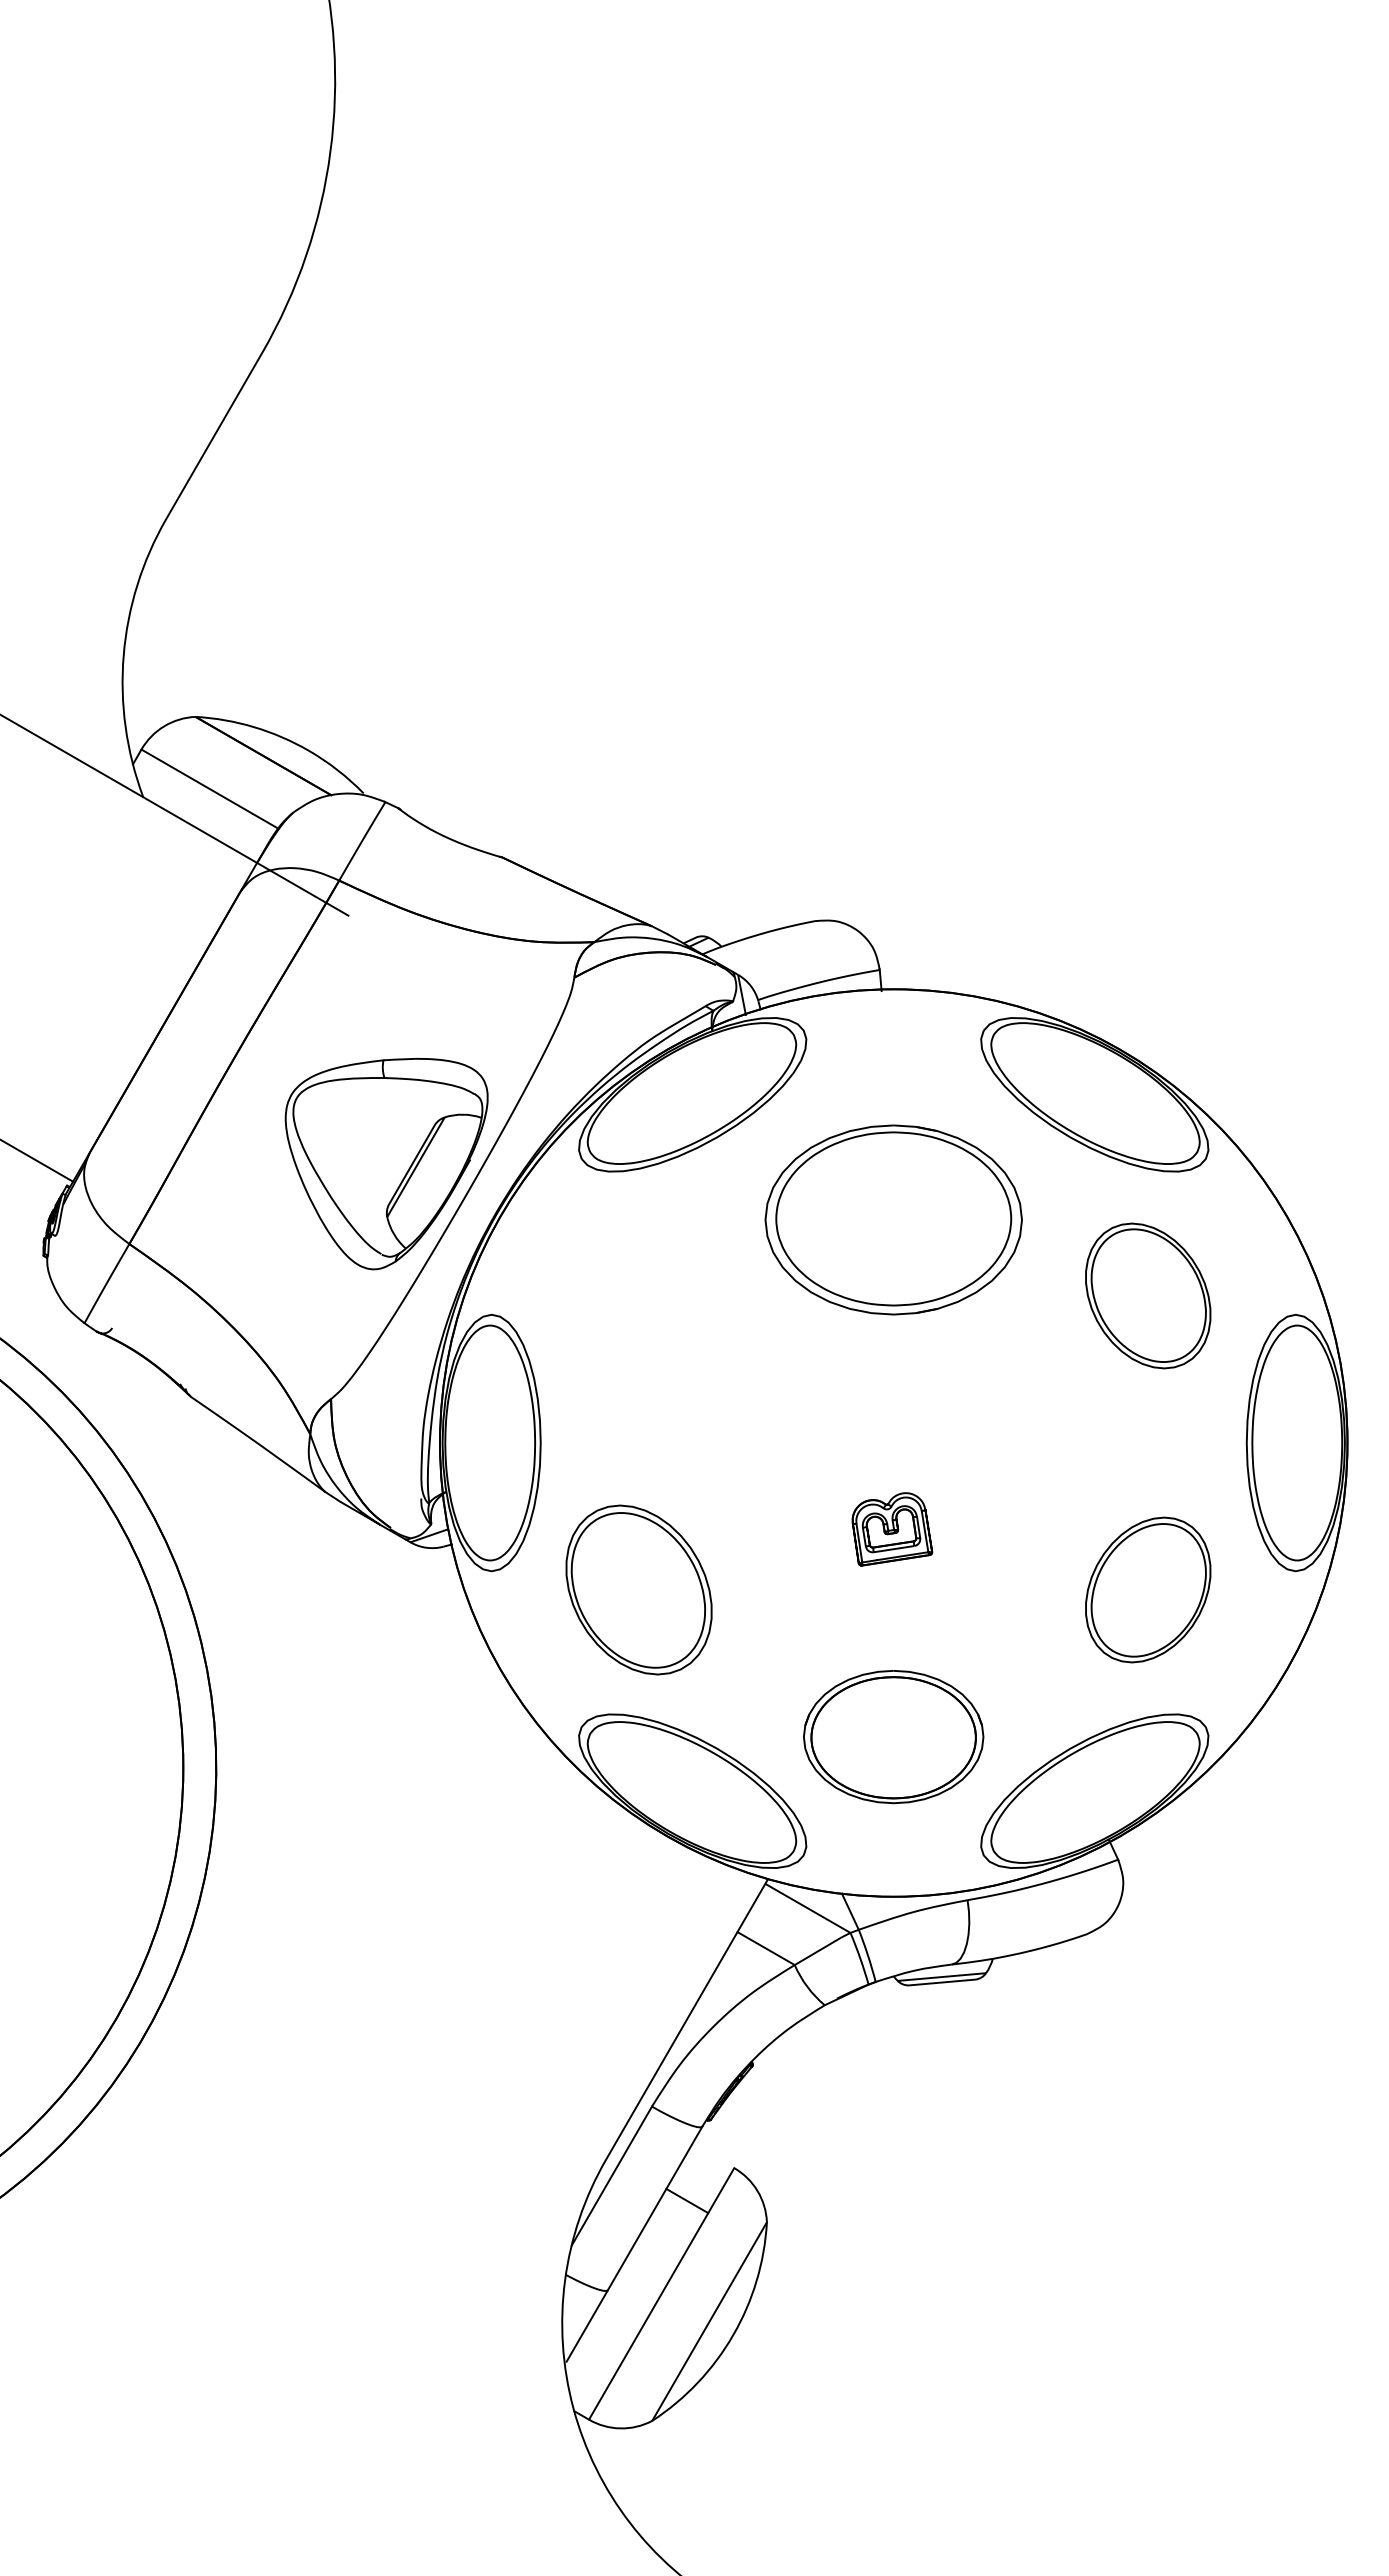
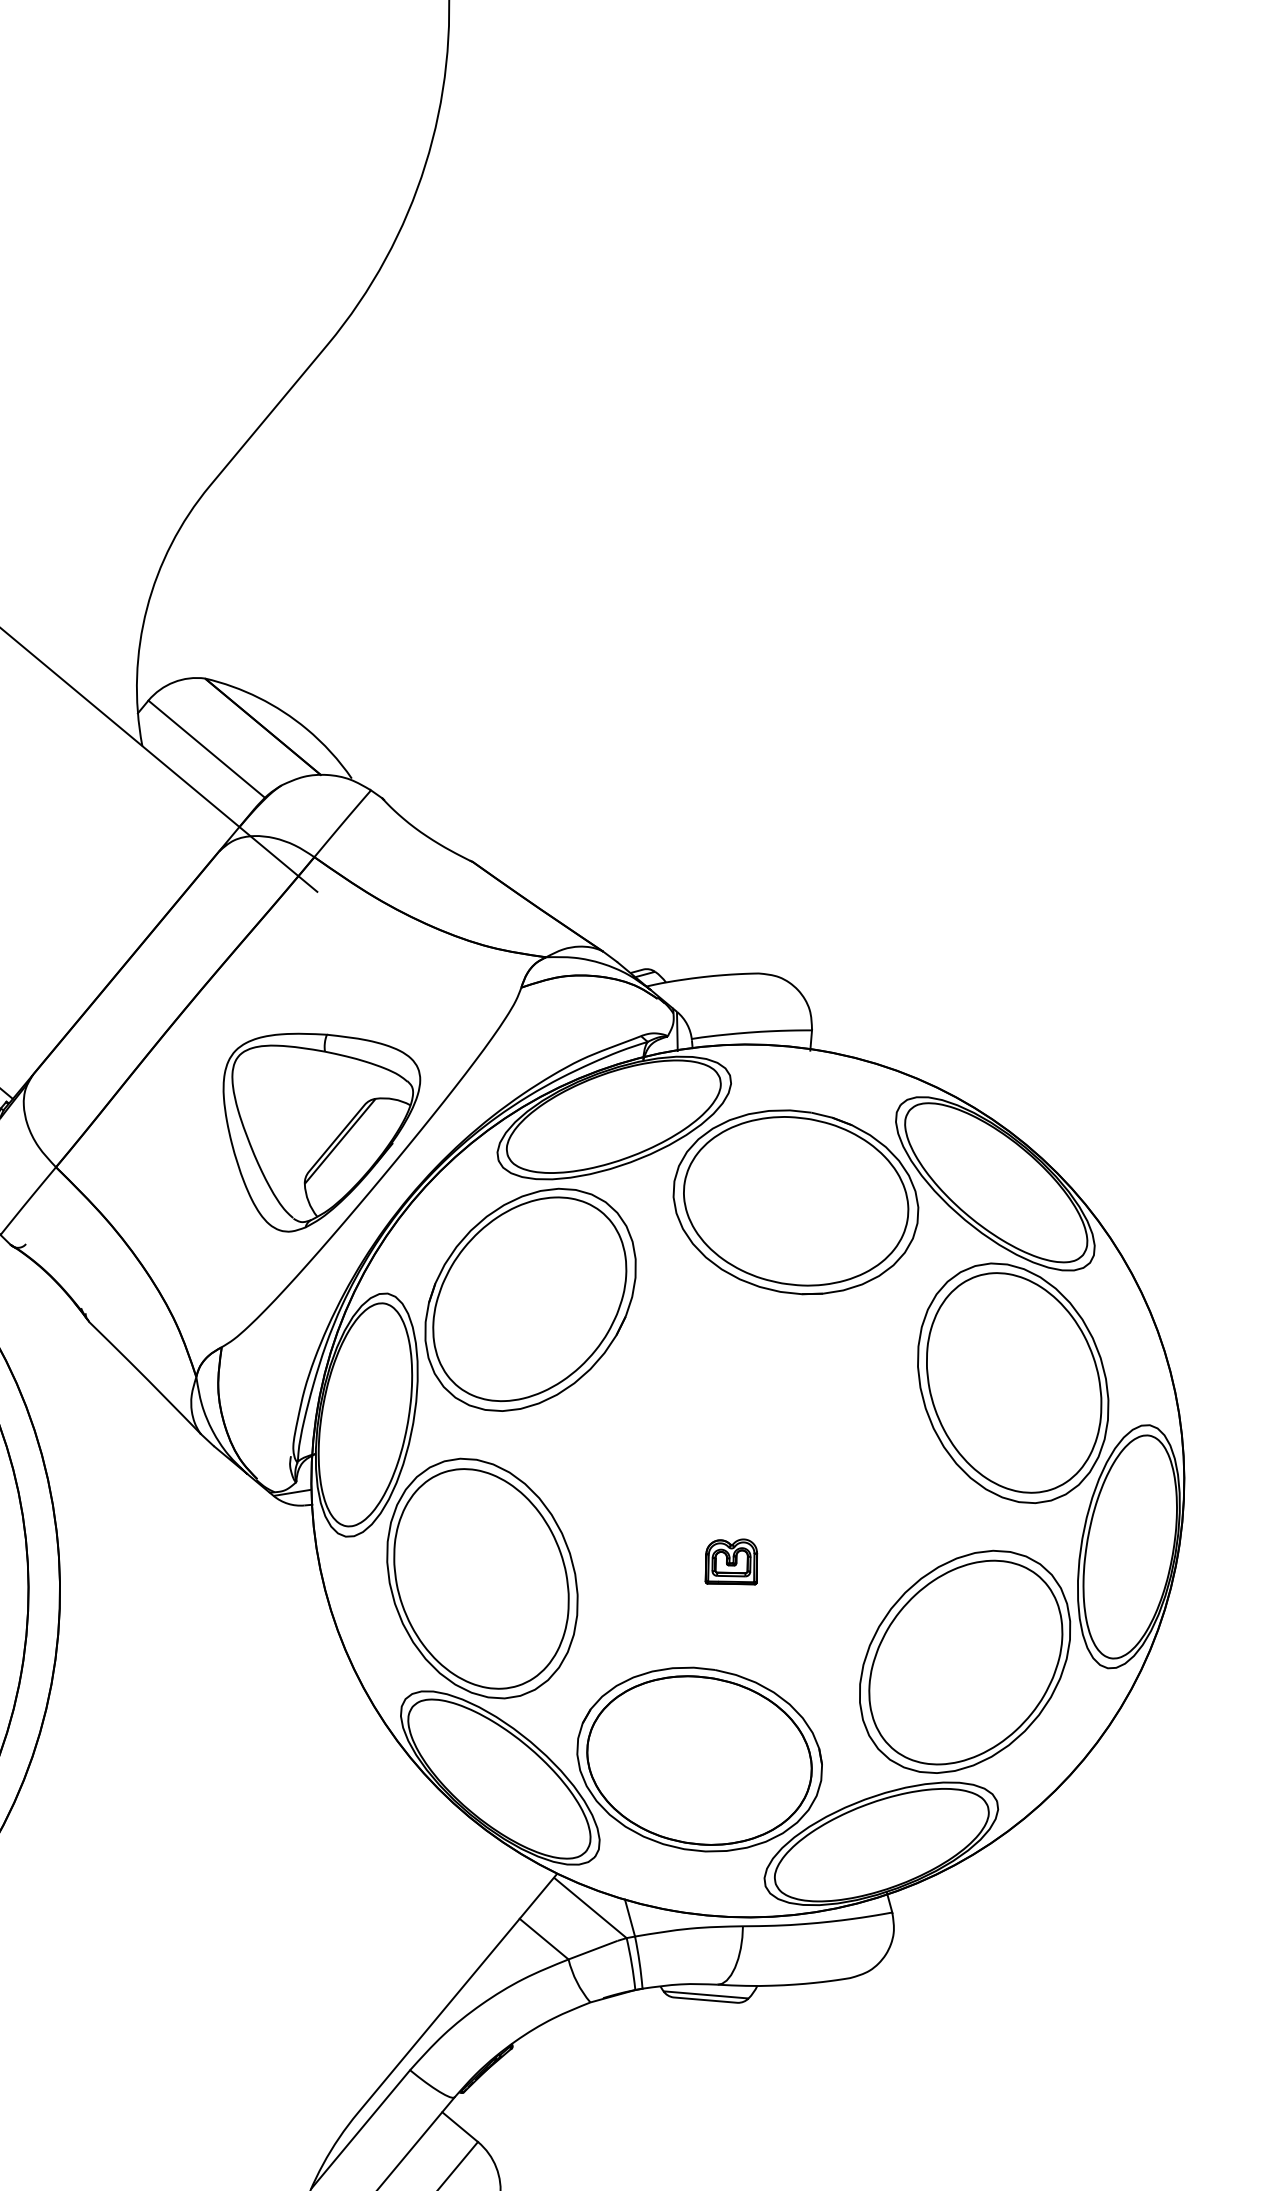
part: (893, 1219) -> (795, 1201), moved
part: (638, 1295) -> (530, 1299), added
part: (1147, 1295) -> (1012, 1382), size x1.67
part: (892, 1529) -> (732, 1562), size x0.71
part: (638, 1589) -> (481, 1577), size x1.43
part: (1147, 1589) -> (964, 1661), size x1.67
part: (893, 1736) -> (699, 1759), size x1.43
line: (687, 2200) -> (460, 2126), moved

